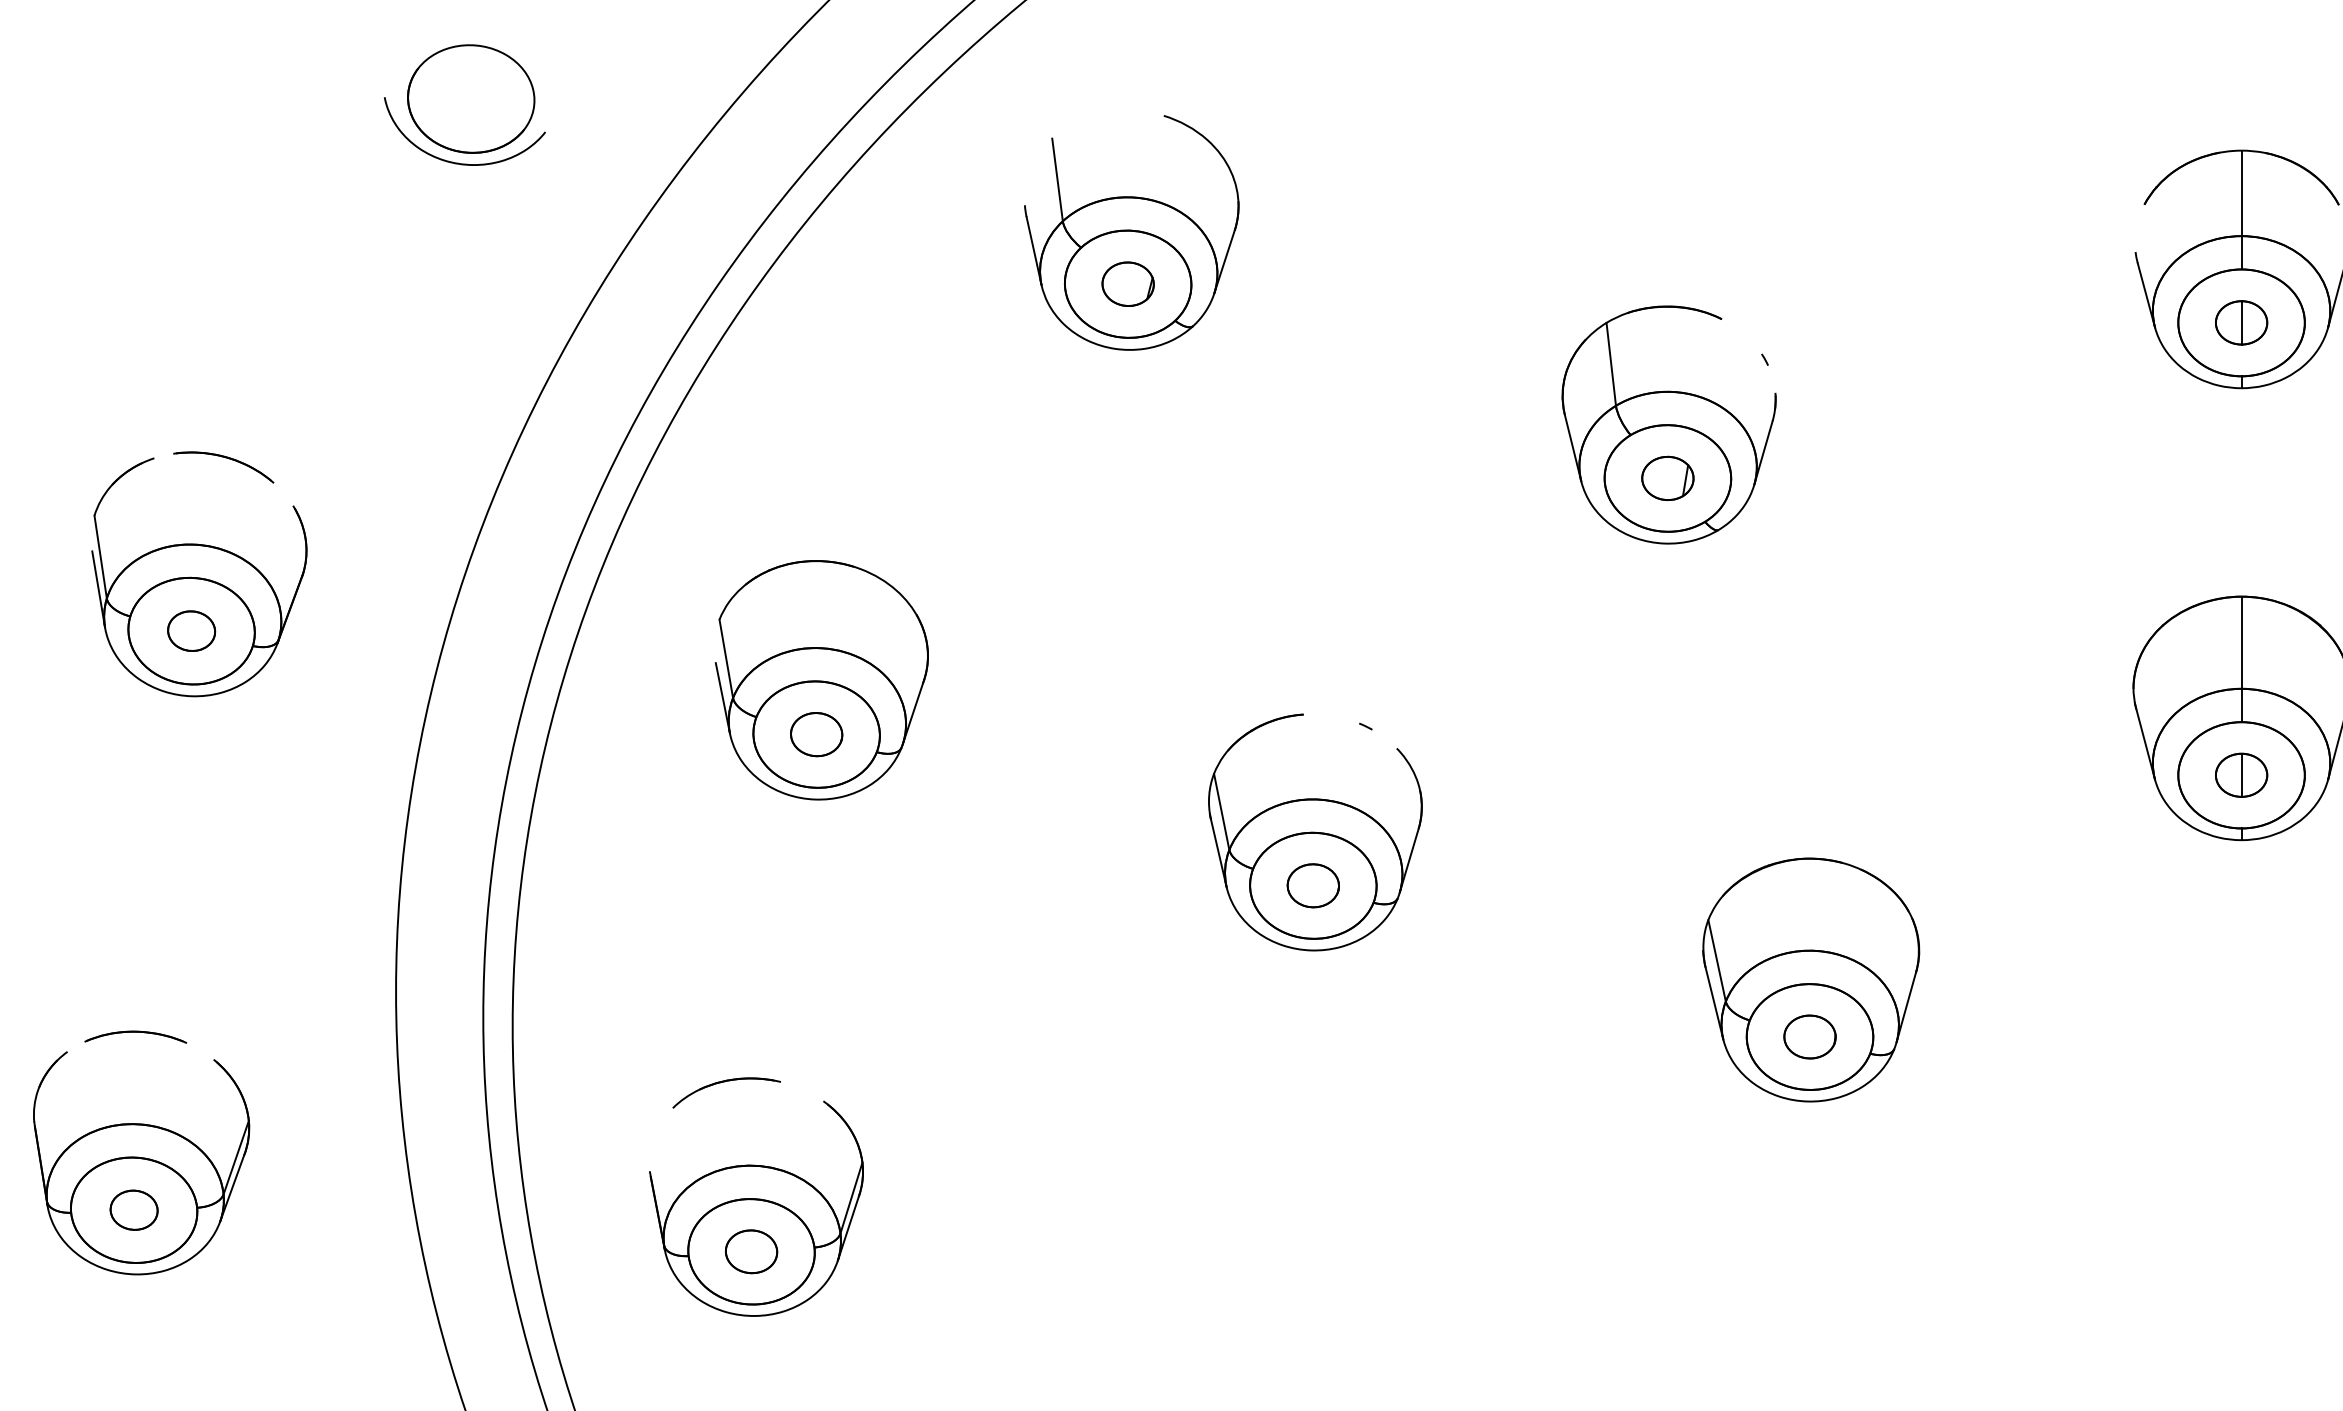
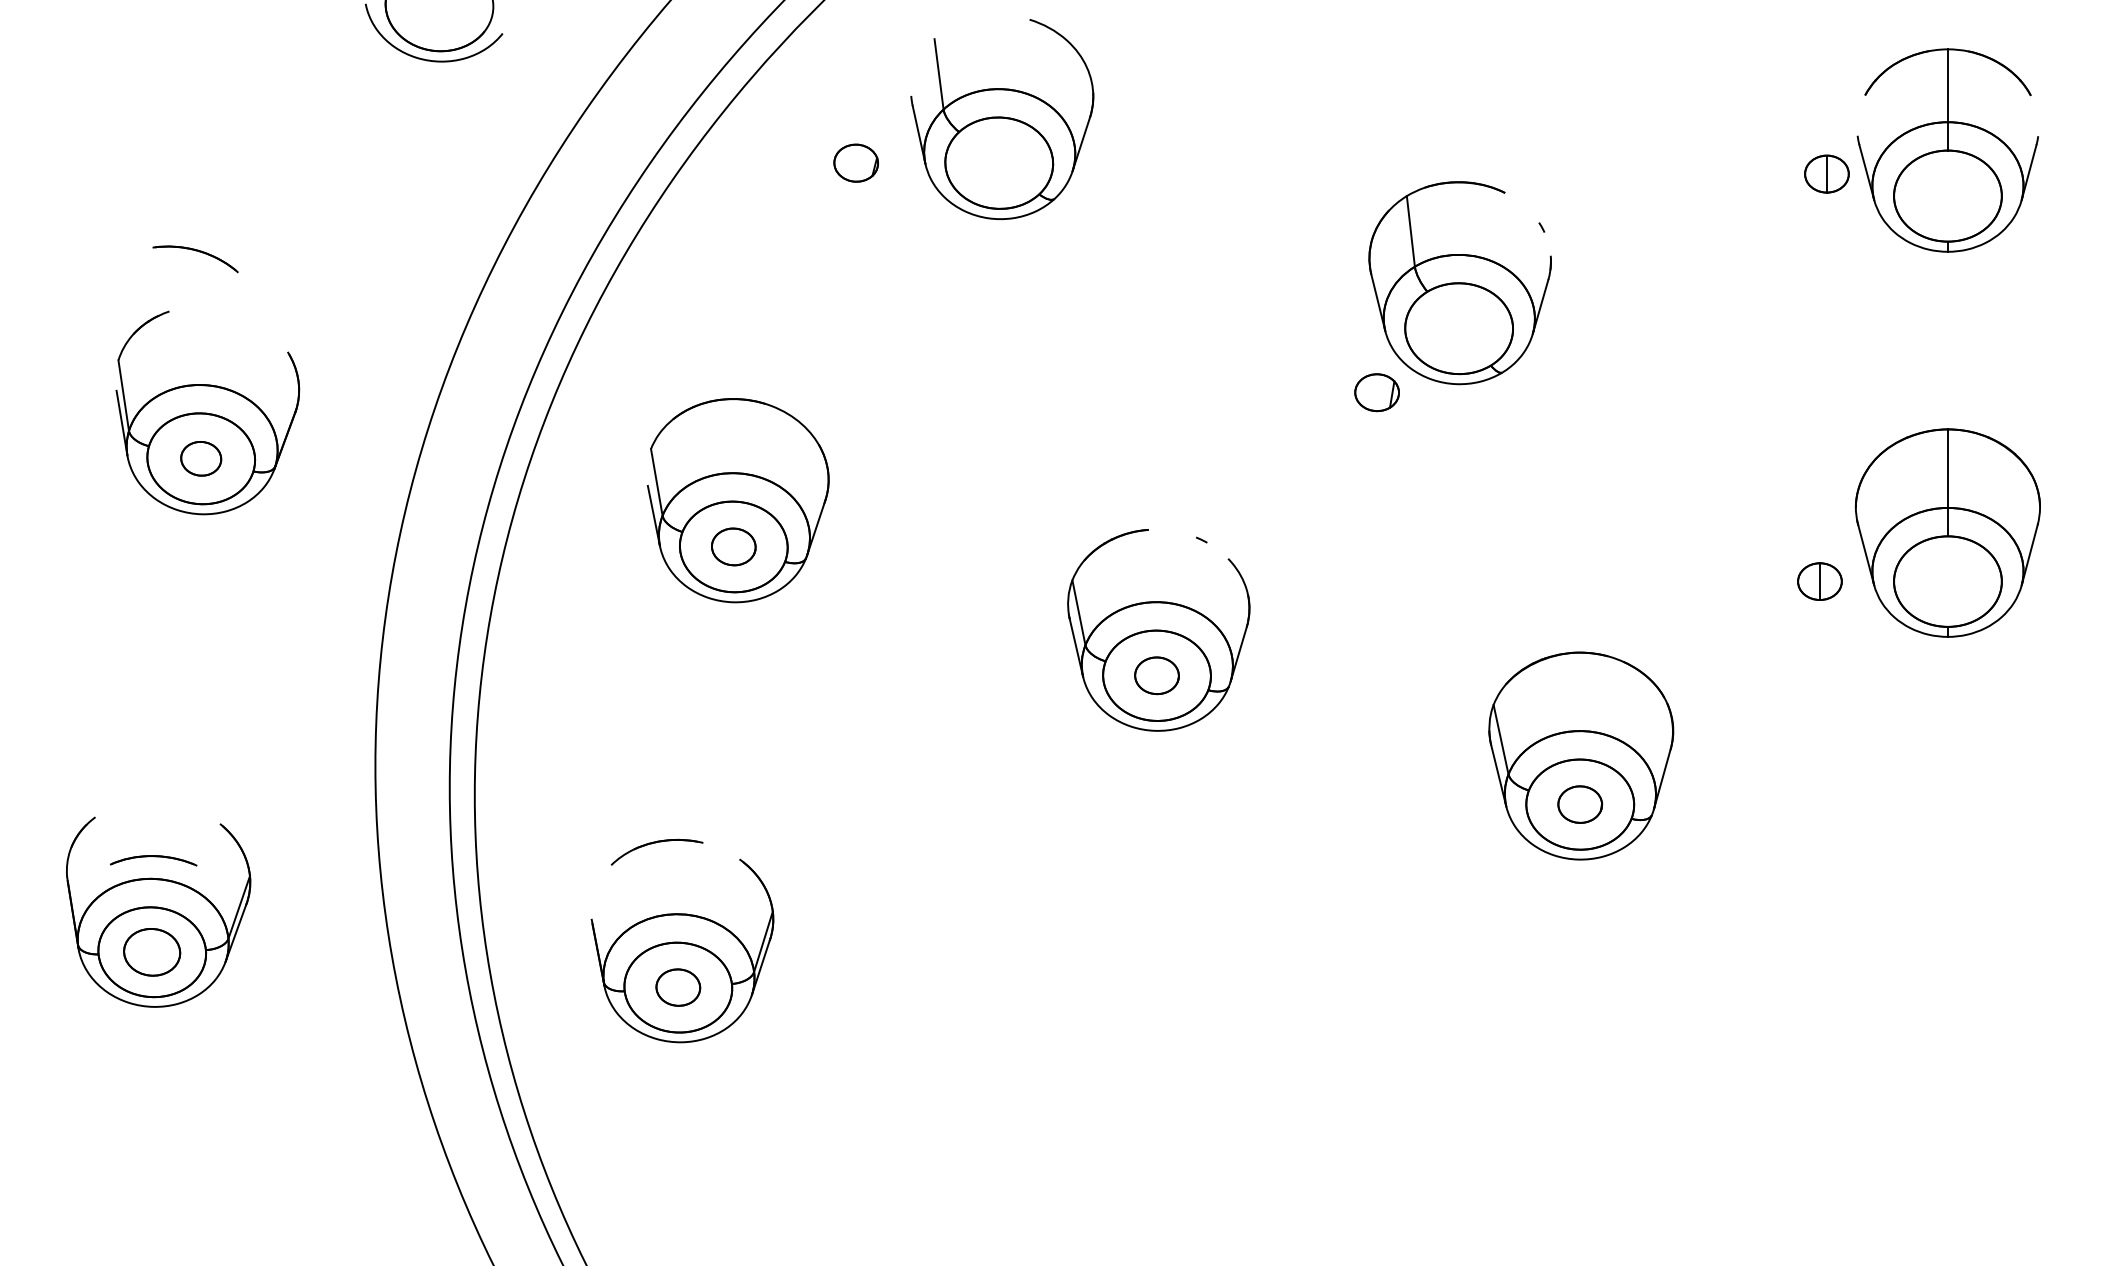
part: (1128, 283) -> (856, 162), moved
part: (2241, 322) -> (1826, 173), moved
part: (223, 458) -> (195, 251), moved
part: (1667, 478) -> (1376, 392), moved
part: (2241, 775) -> (1819, 581), moved
part: (135, 1036) -> (153, 860), moved
part: (134, 1209) -> (152, 951), size x1.4

